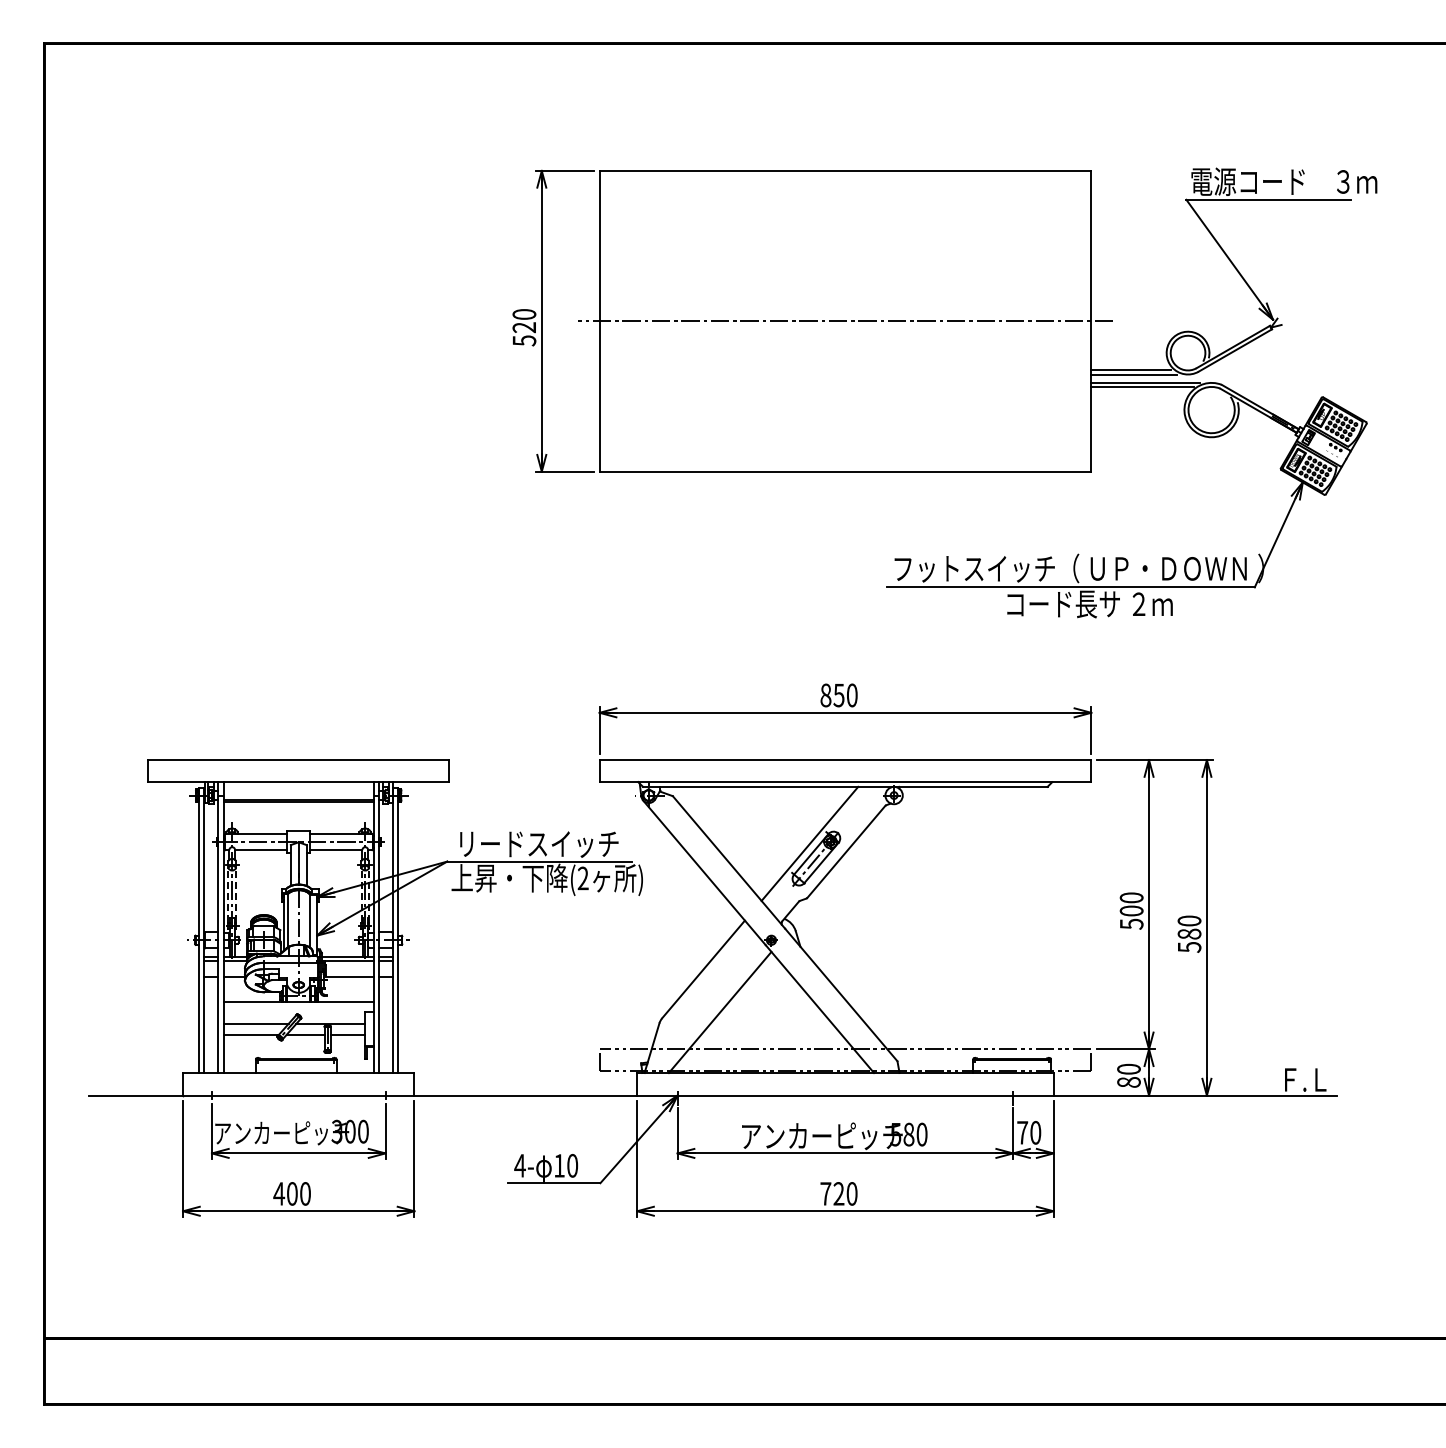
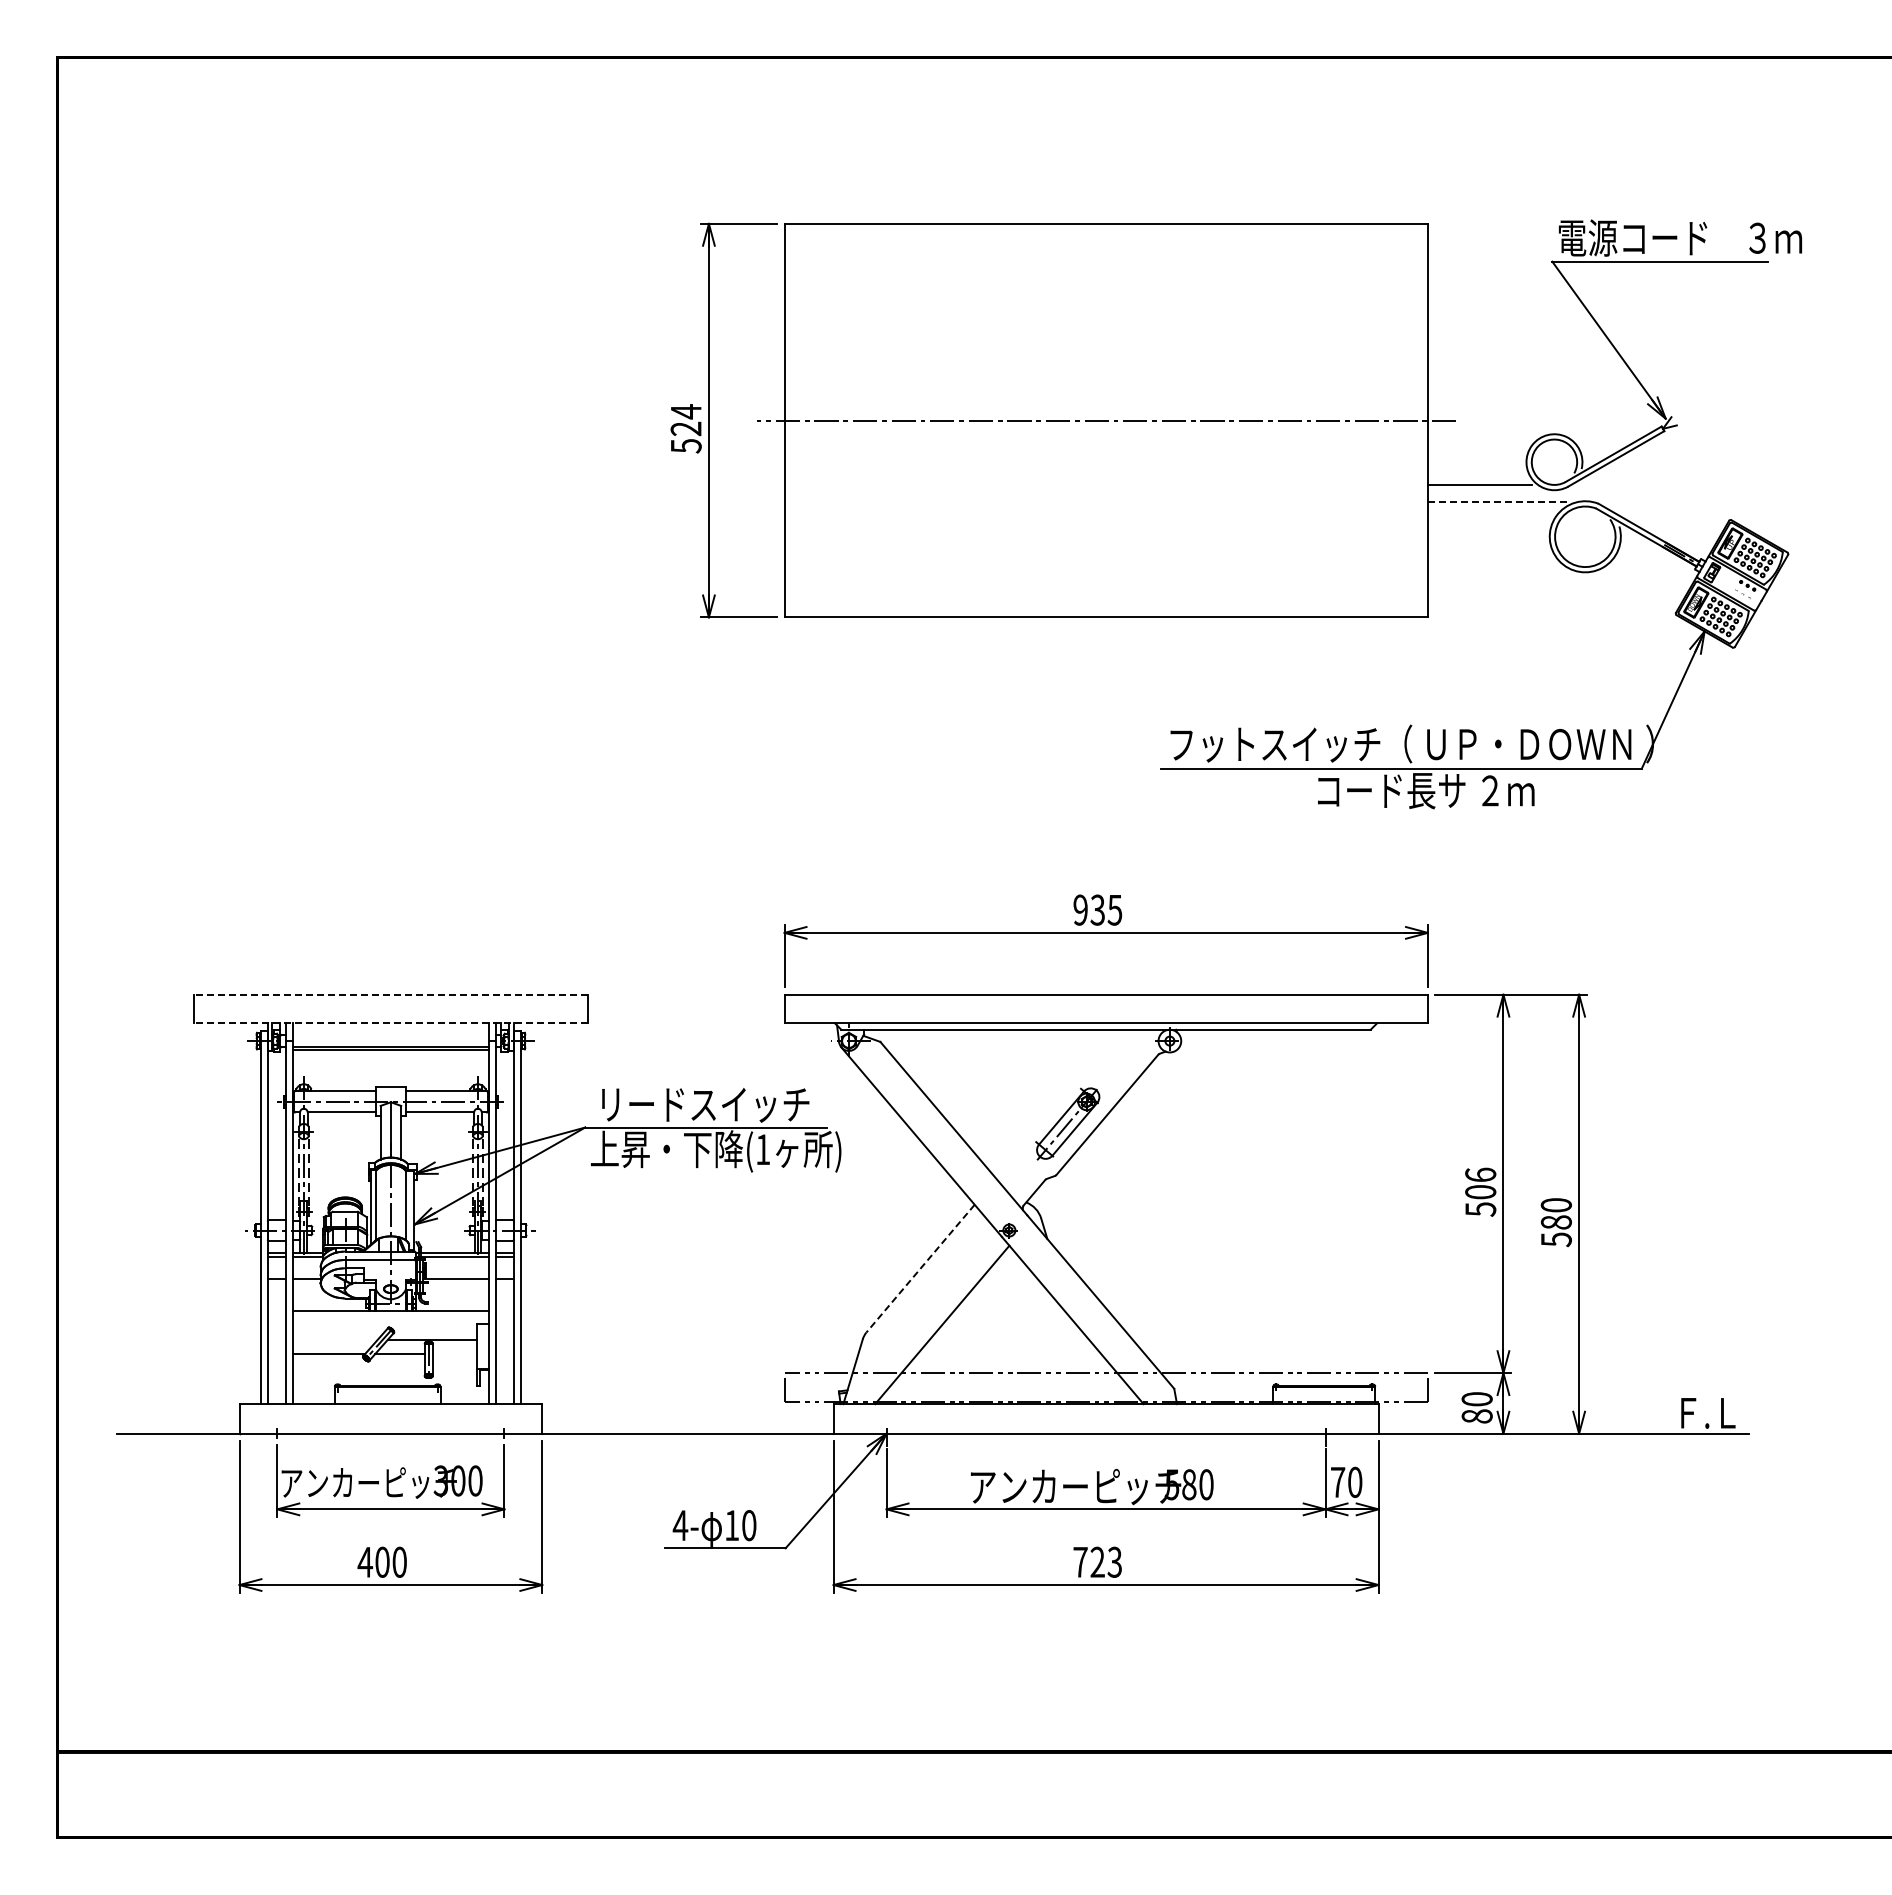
text: (523, 314) -> (685, 411), 520 -> 524
line: (1133, 374) -> (1483, 490), removed
line: (1146, 383) -> (1499, 501), solid -> dashed
line: (1142, 386) -> (1494, 506), removed
text: (838, 694) -> (1097, 909), 850 -> 935
line: (298, 759) -> (390, 994), solid -> dashed
line: (298, 782) -> (390, 1023), solid -> dashed
line: (809, 843) -> (1059, 1103), removed
text: (583, 878) -> (763, 1149), (2 -> (1
text: (1131, 897) -> (1480, 1174), 500 -> 506
line: (703, 969) -> (920, 1268), solid -> dashed
line: (255, 1023) -> (334, 1339), removed
line: (347, 1035) -> (454, 1354), removed
text: (851, 1193) -> (1114, 1561), 720 -> 723

